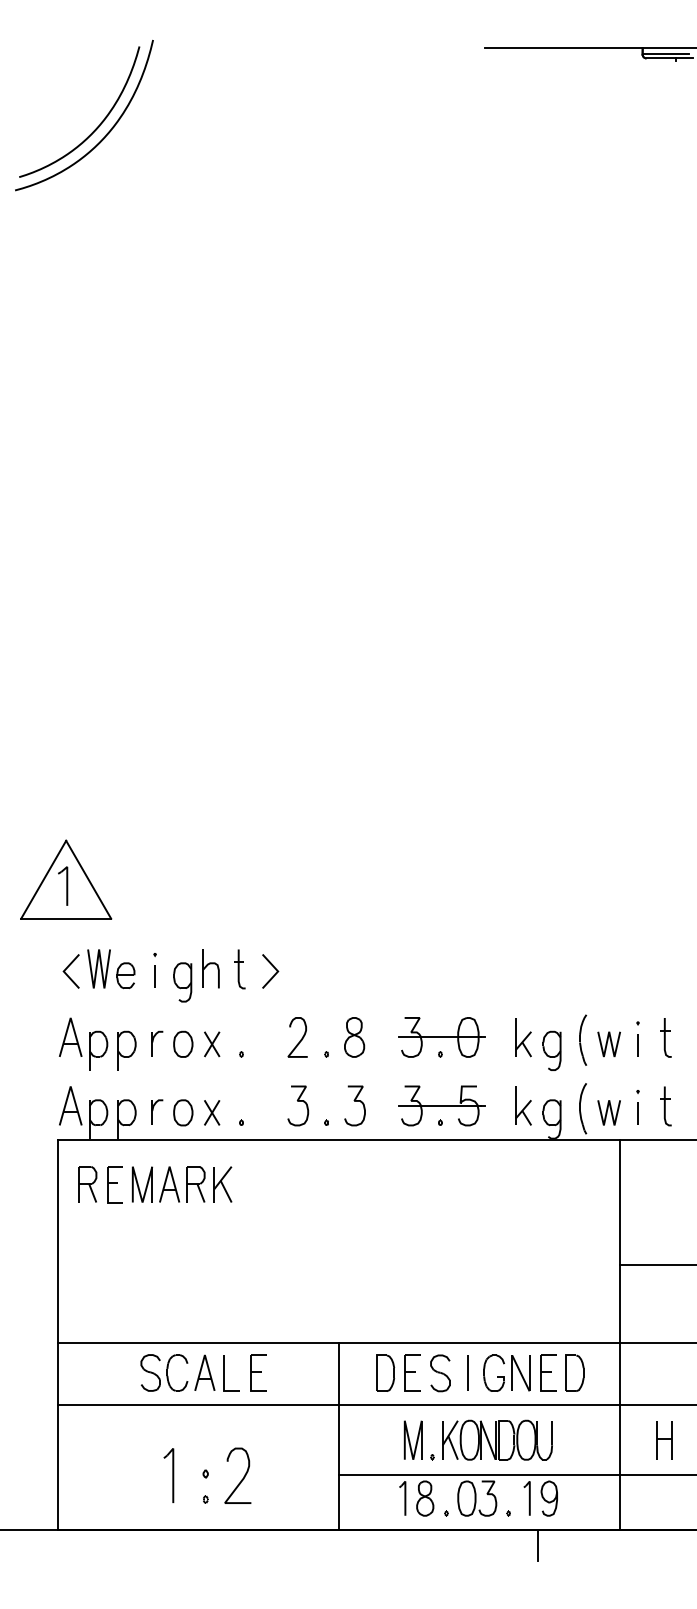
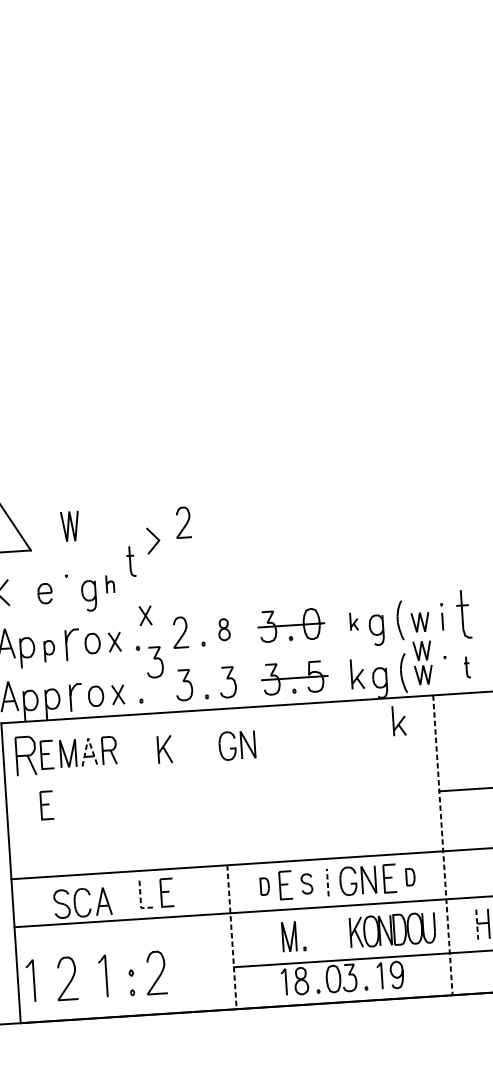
curve: (313, 897) -> (185, 524), added
line: (97, 968) -> (69, 526), moved
part: (210, 968) -> (109, 583), size x0.6
part: (239, 969) -> (130, 561), moved
line: (274, 973) -> (156, 542), moved
line: (154, 976) -> (67, 592), removed
part: (254, 1012) -> (145, 615), added
part: (354, 1037) -> (224, 629), size x0.7
part: (523, 1037) -> (354, 621), size x0.6
part: (665, 1037) -> (463, 614), size x1.6
part: (157, 1043) -> (72, 644), size x1.6
part: (126, 1050) -> (49, 651), size x0.7
curve: (262, 1069) -> (154, 658), added
line: (607, 1081) -> (420, 651), added
part: (665, 1106) -> (466, 667), size x0.7
part: (157, 1111) -> (76, 696), size x1.4
line: (637, 1113) -> (445, 674), removed
line: (169, 1166) -> (88, 738), solid -> dashed
part: (573, 1169) -> (399, 720), added
part: (87, 1184) -> (25, 756), size x1.4
part: (222, 1184) -> (164, 749), moved
part: (361, 1187) -> (236, 744), added
part: (110, 1249) -> (46, 805), added
line: (619, 1334) -> (442, 845), solid -> dashed
part: (168, 1368) -> (75, 899), moved
part: (385, 1372) -> (264, 886), size x0.6
part: (574, 1372) -> (410, 876), size x0.6
part: (440, 1373) -> (307, 884), size x0.7
line: (467, 1373) -> (327, 882), solid -> dashed
line: (224, 1381) -> (141, 900), solid -> dashed
line: (339, 1436) -> (232, 937), solid -> dashed
part: (497, 1439) -> (392, 929), moved
line: (657, 1440) -> (477, 924), solid -> dashed
part: (74, 1475) -> (30, 980), added
curve: (125, 1479) -> (69, 981), added
line: (537, 1544) -> (390, 1010), removed

